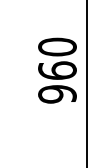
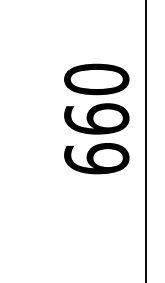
text: (57, 93) -> (96, 157), 960 -> 660

